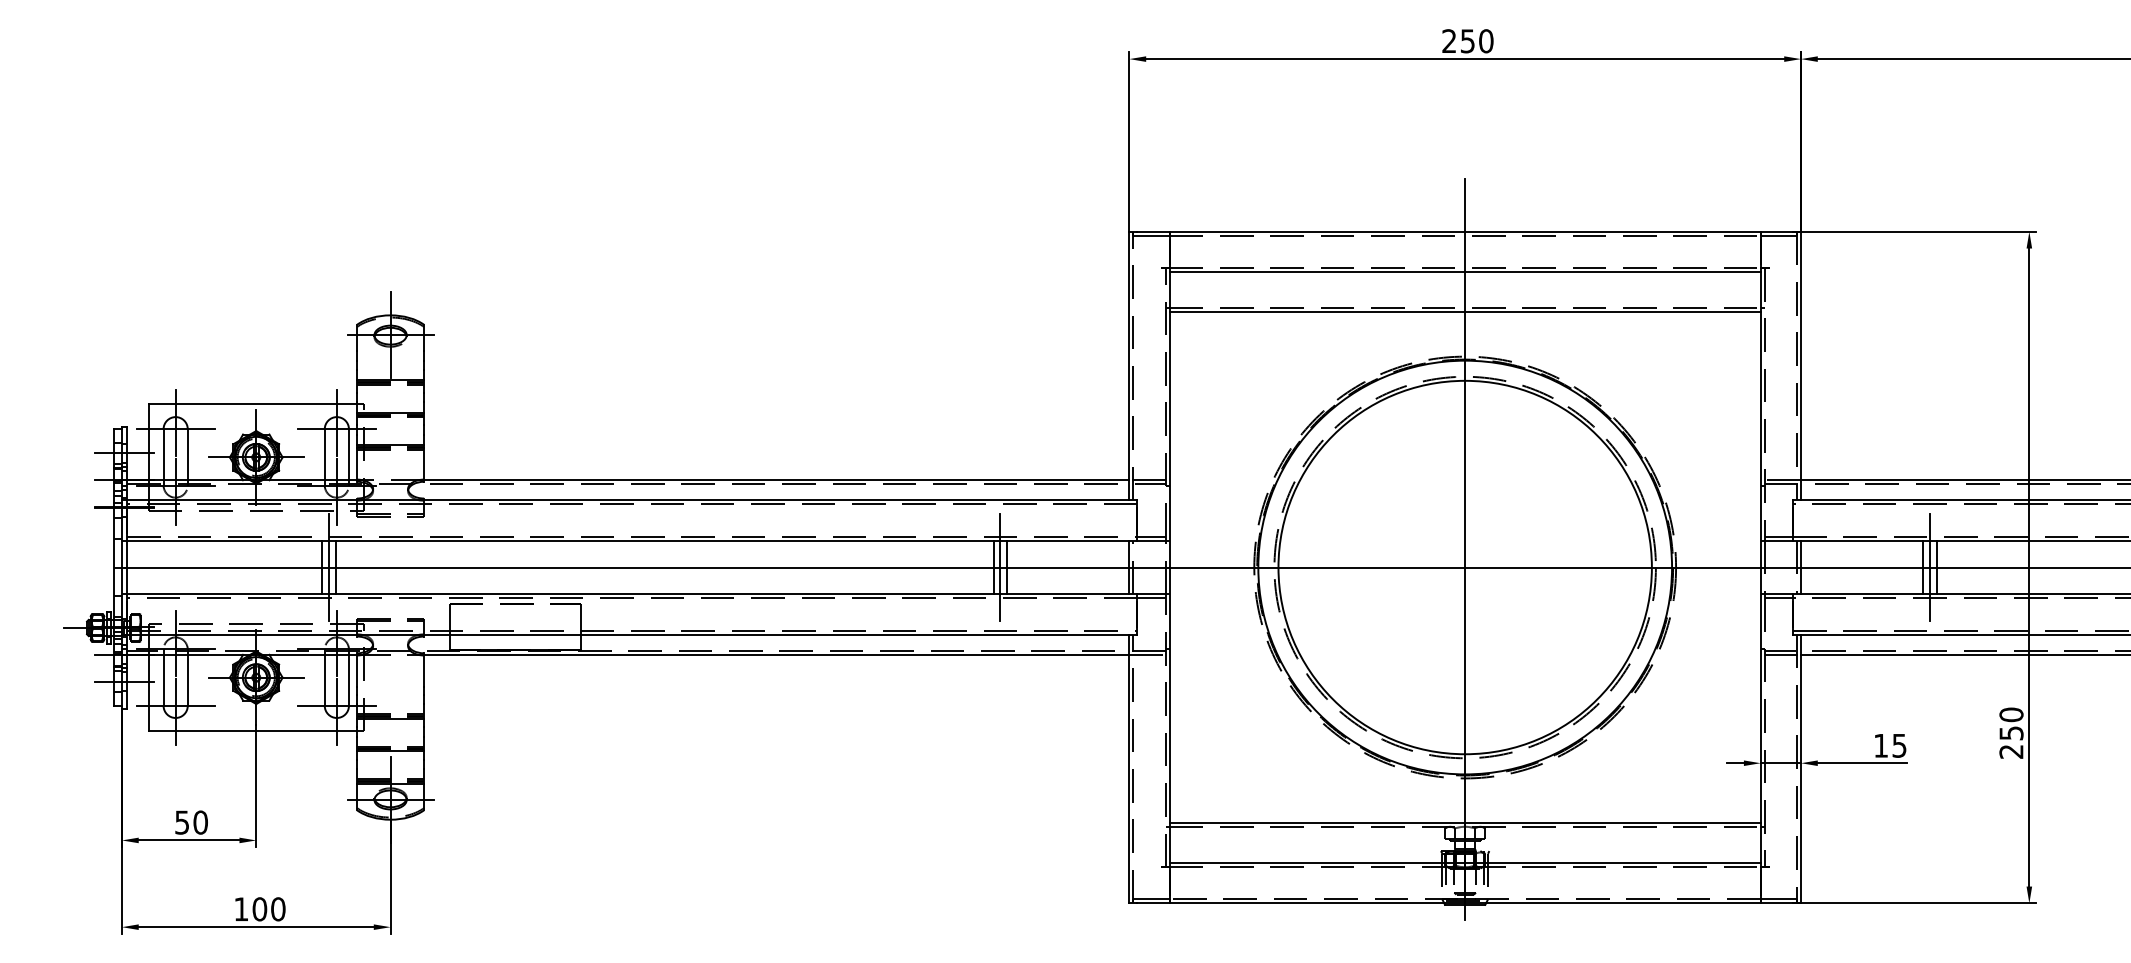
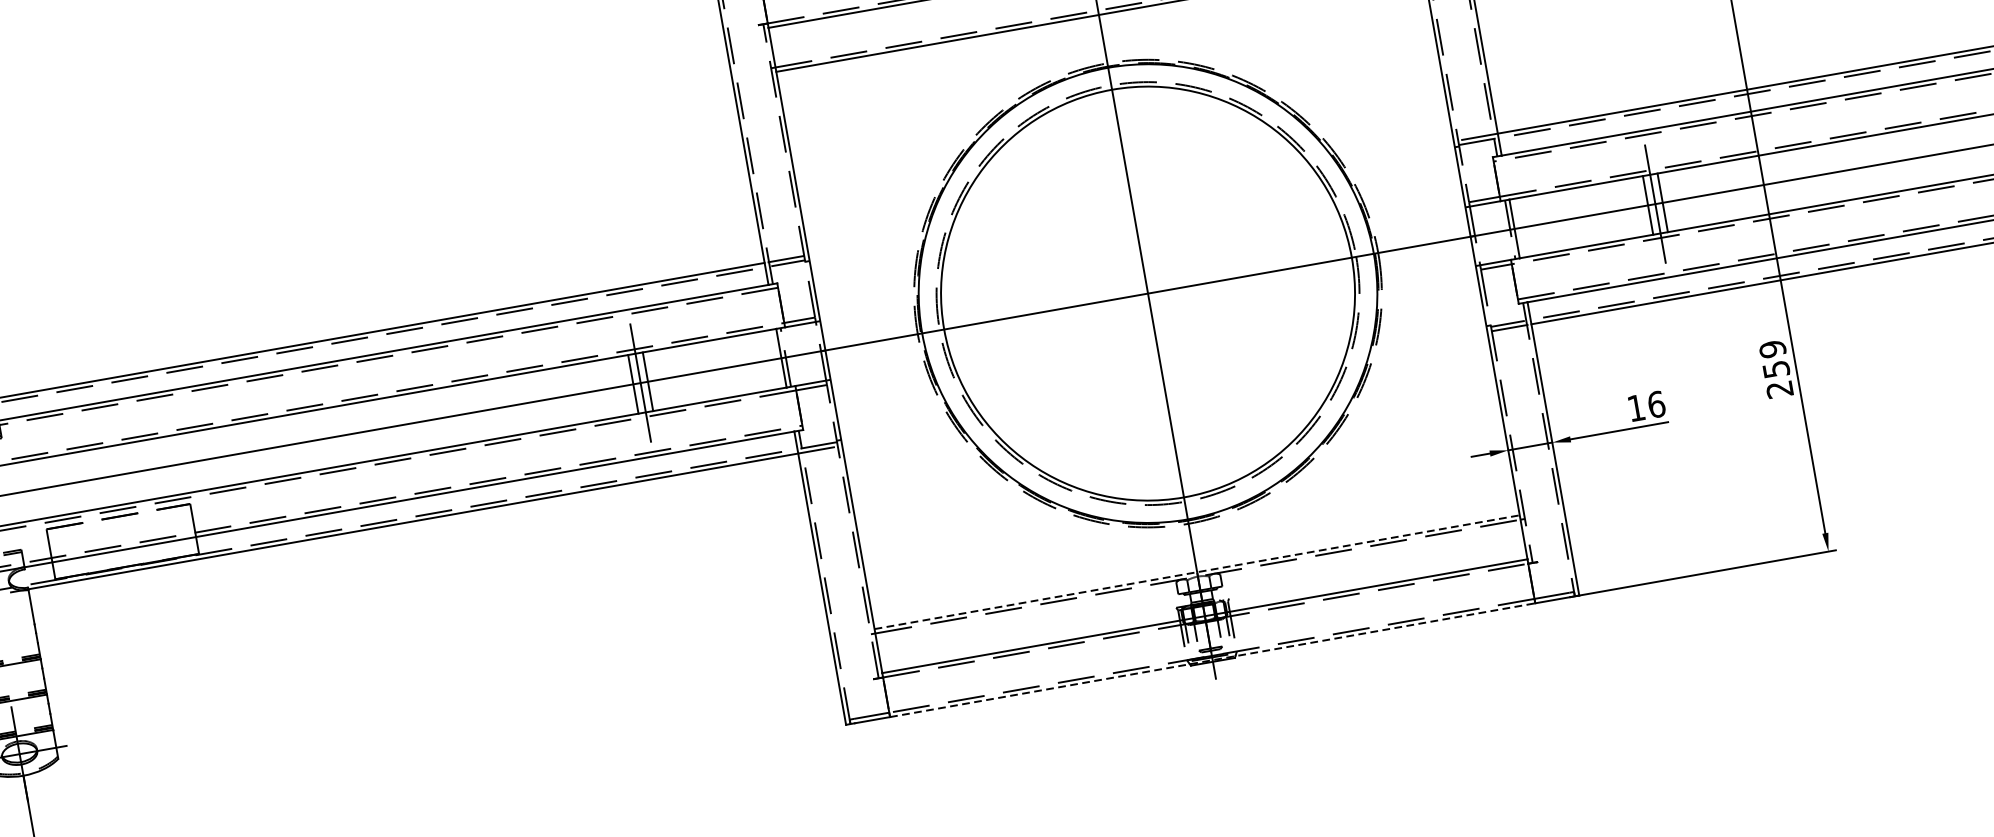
text: (2011, 714) -> (1772, 348), 250 -> 259
text: (1899, 745) -> (1656, 404), 15 -> 16
line: (1465, 822) -> (1197, 571), solid -> dashed
line: (1465, 903) -> (1213, 660), solid -> dashed

